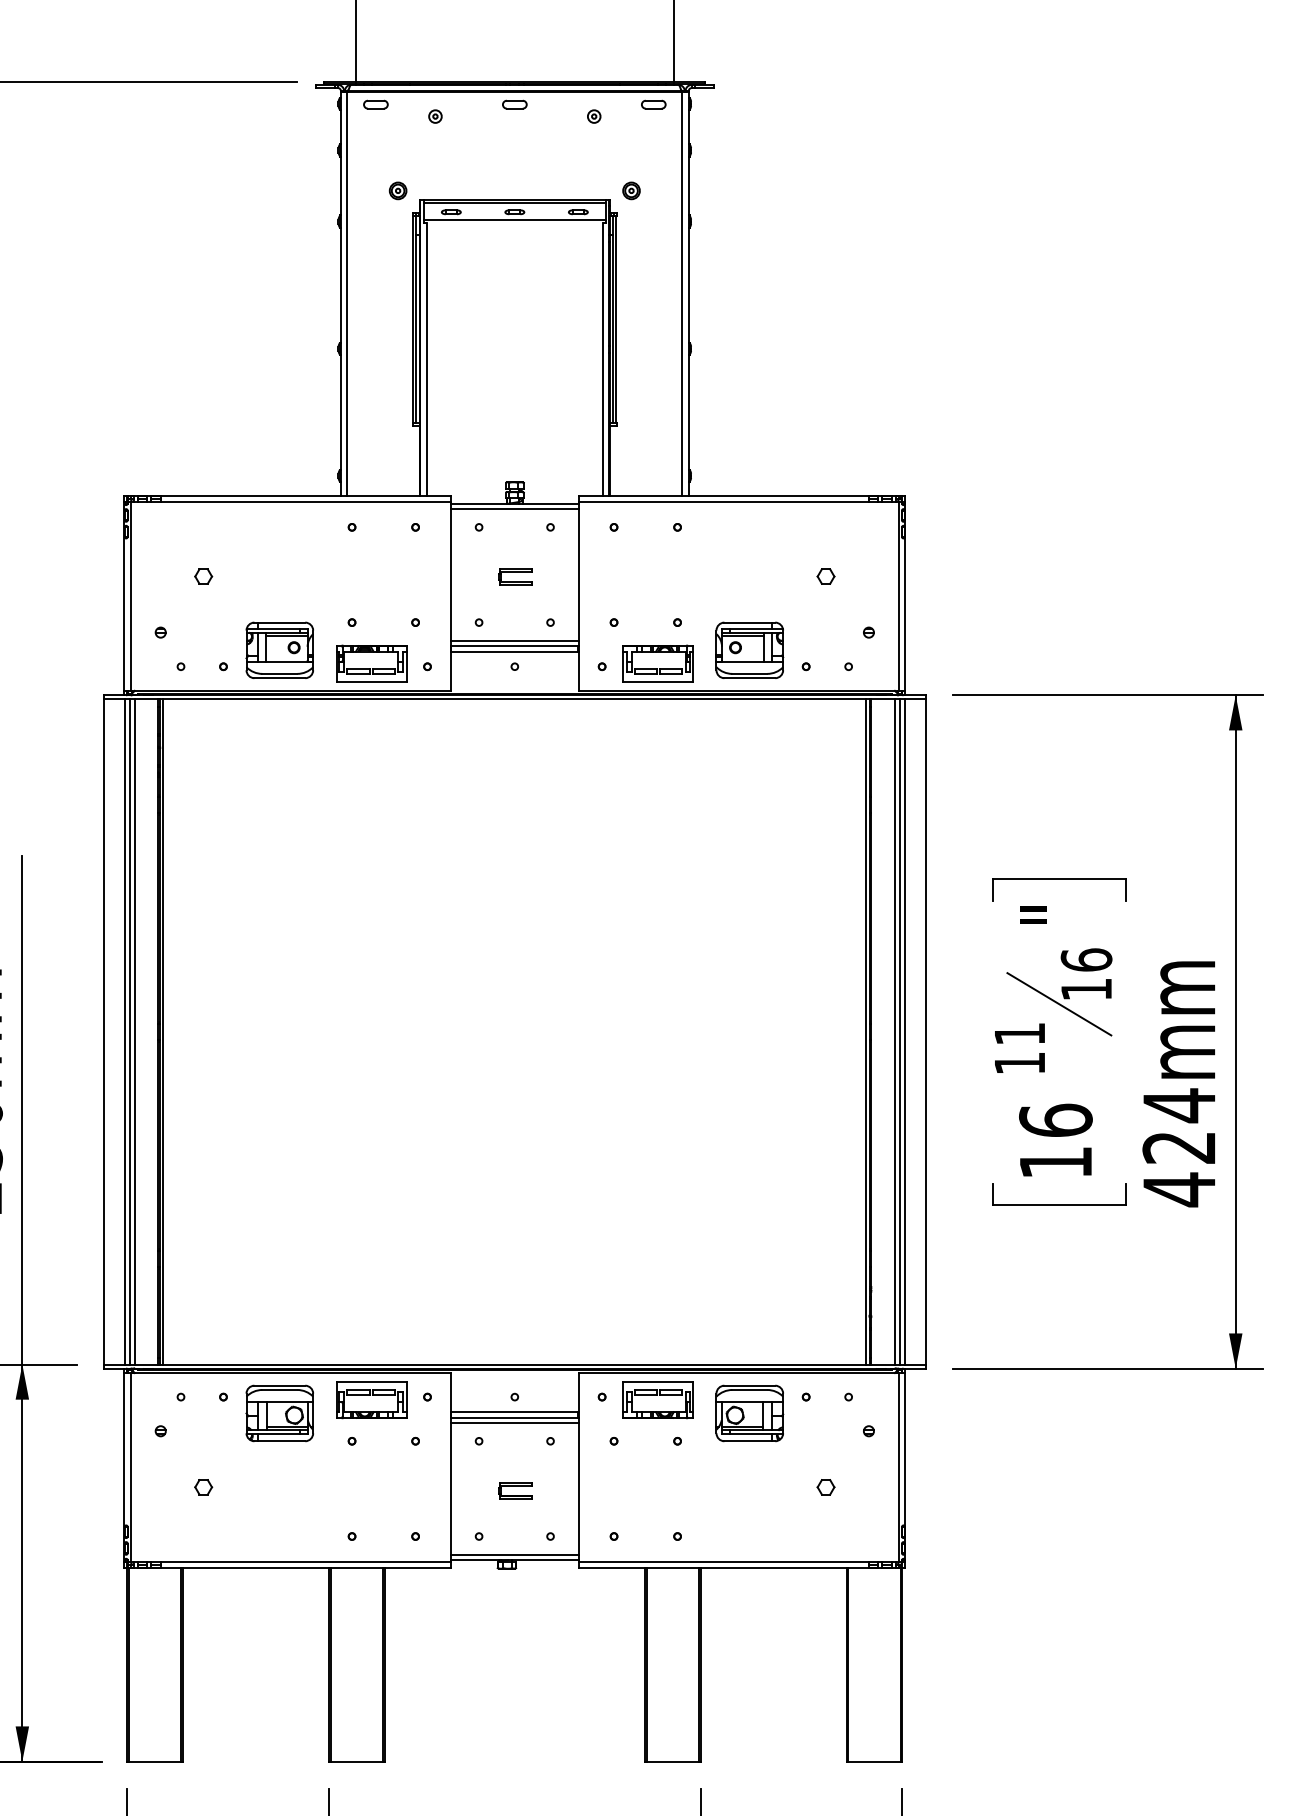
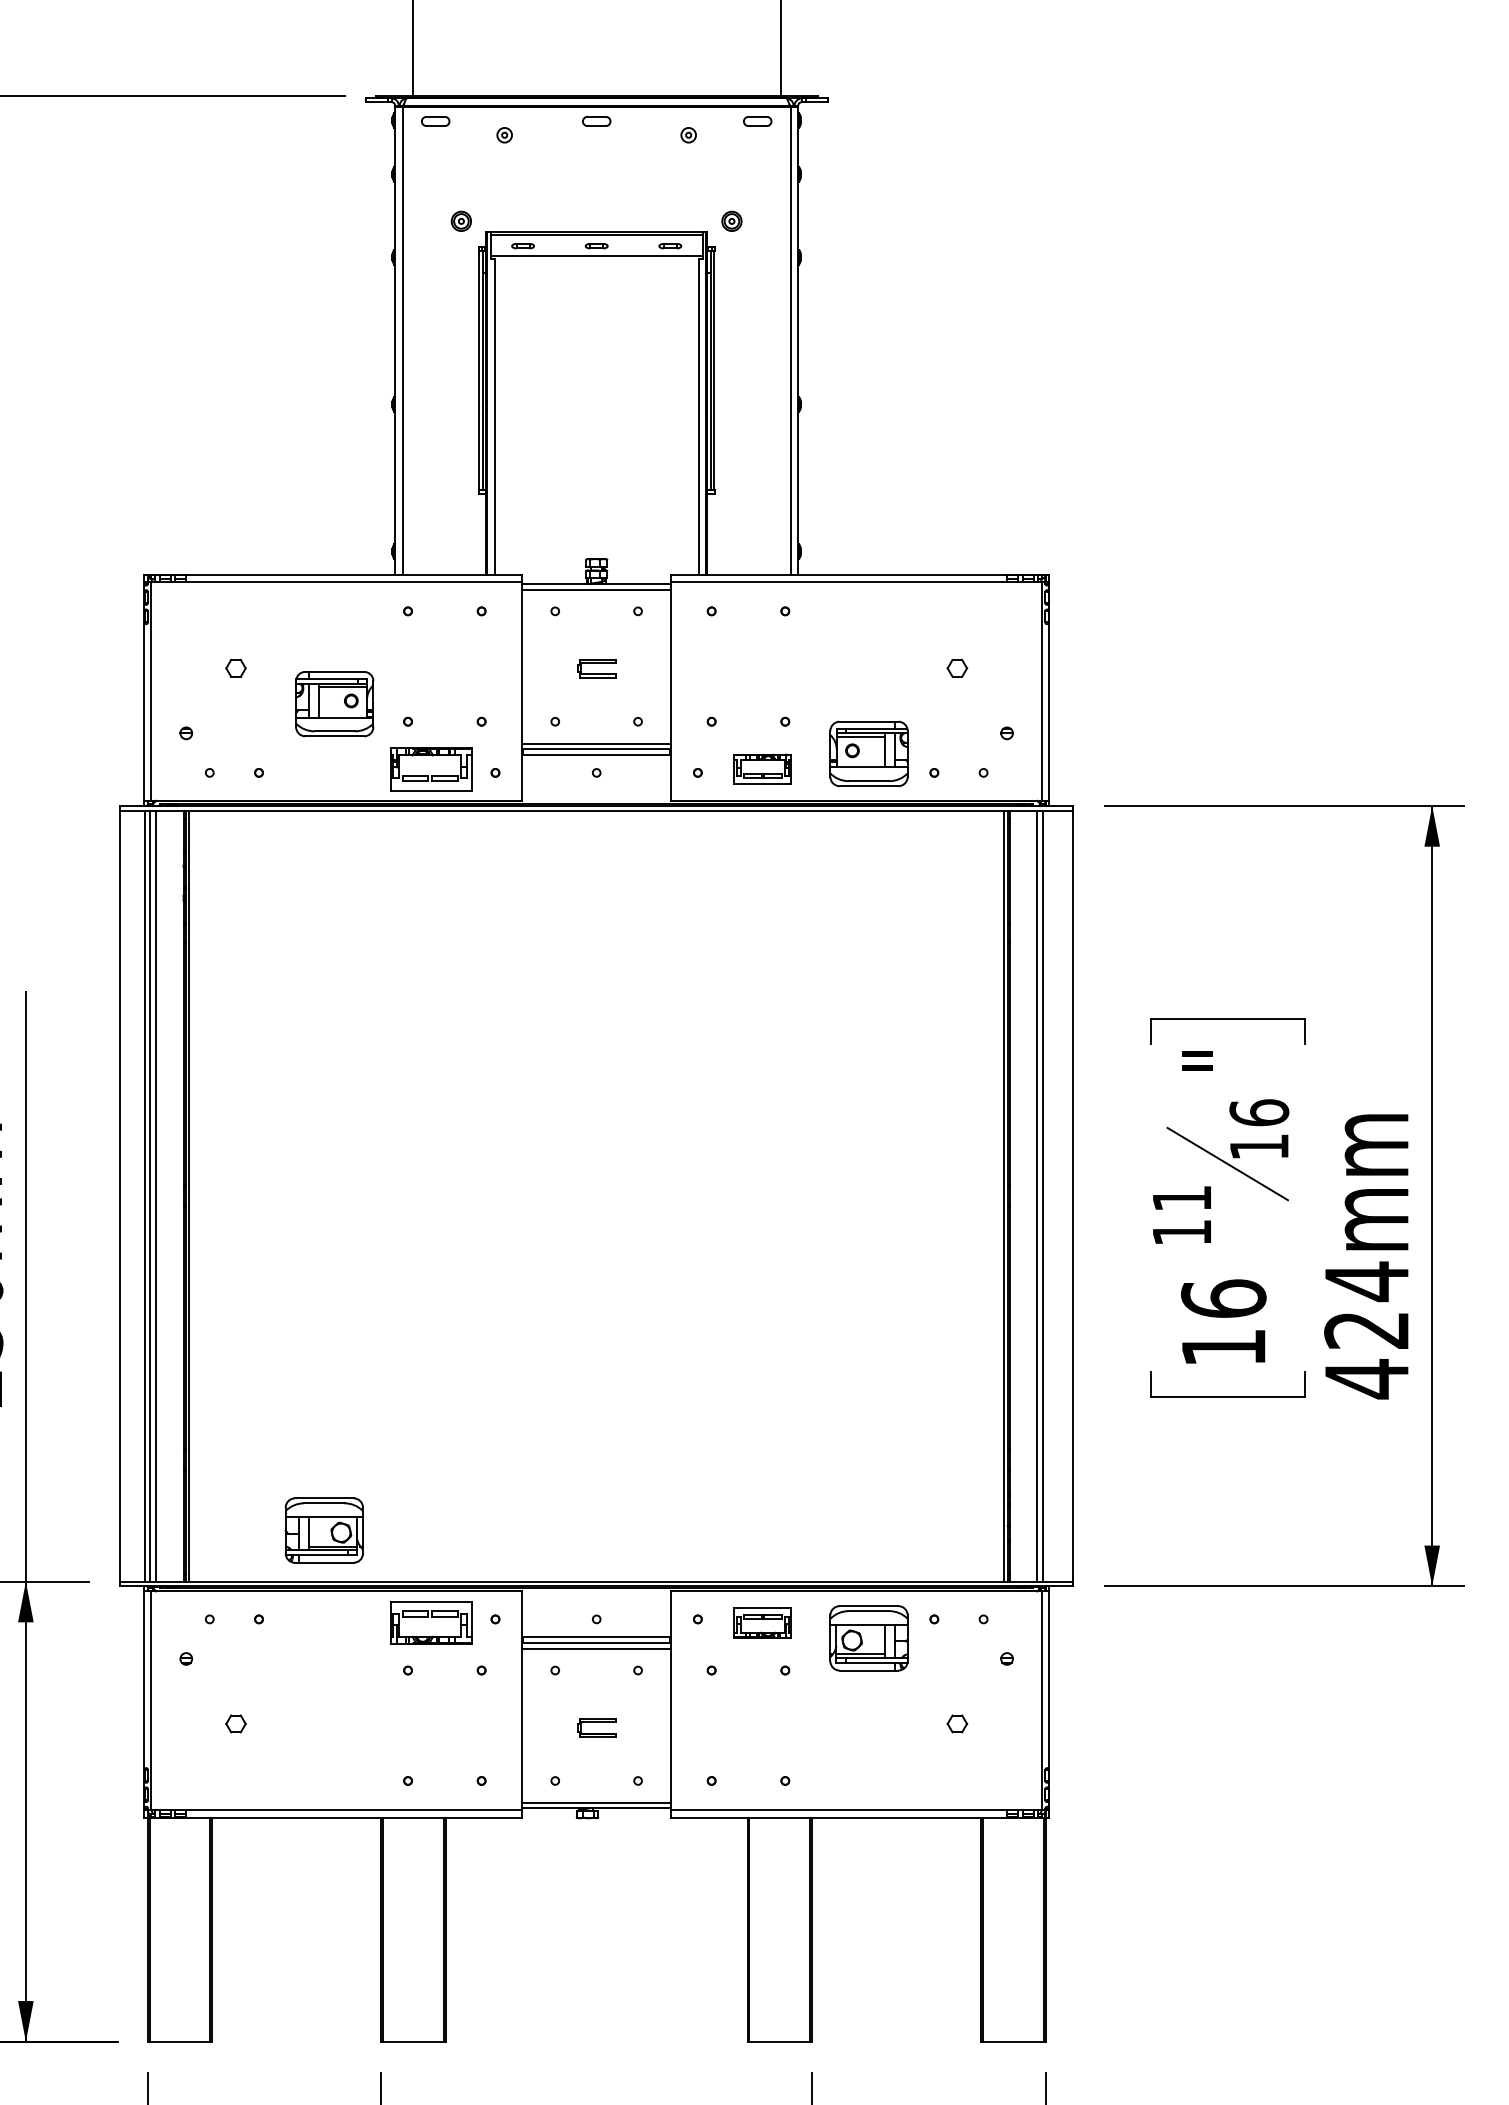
part: (279, 649) -> (334, 703), moved
part: (657, 663) -> (762, 769), size x0.7
line: (904, 1031) -> (1048, 1195), removed
part: (657, 1400) -> (762, 1623), size x0.7
part: (279, 1413) -> (323, 1530), moved

